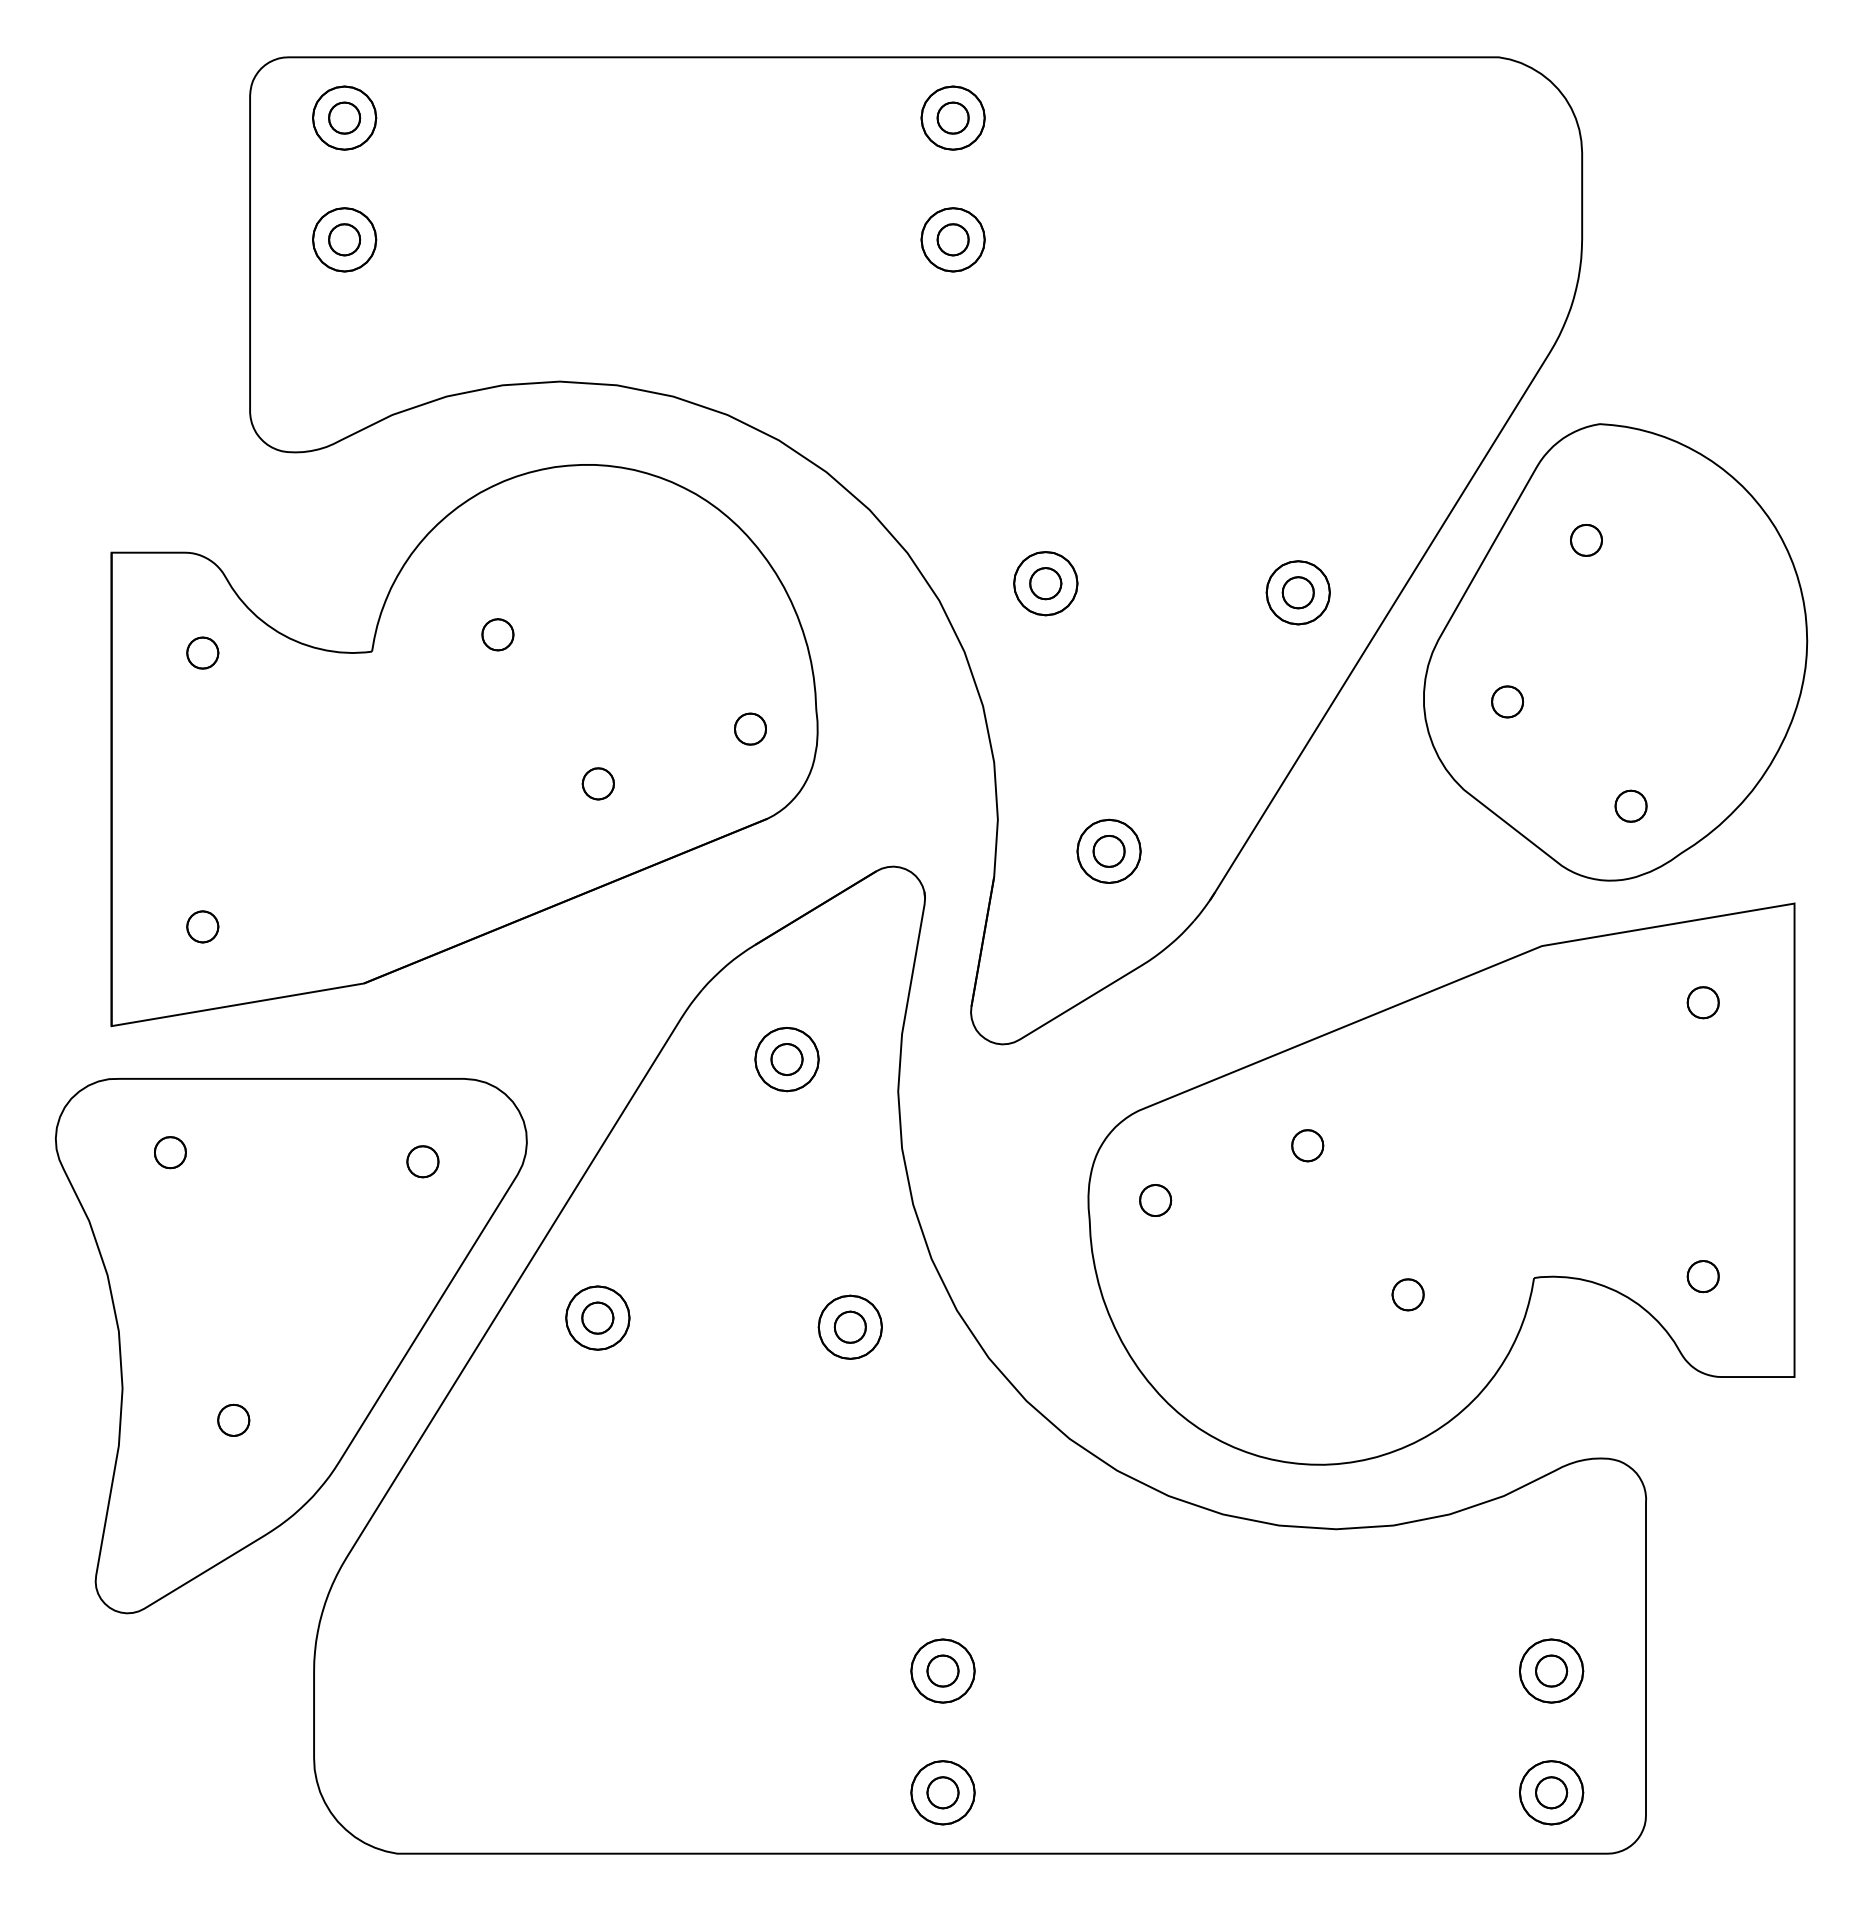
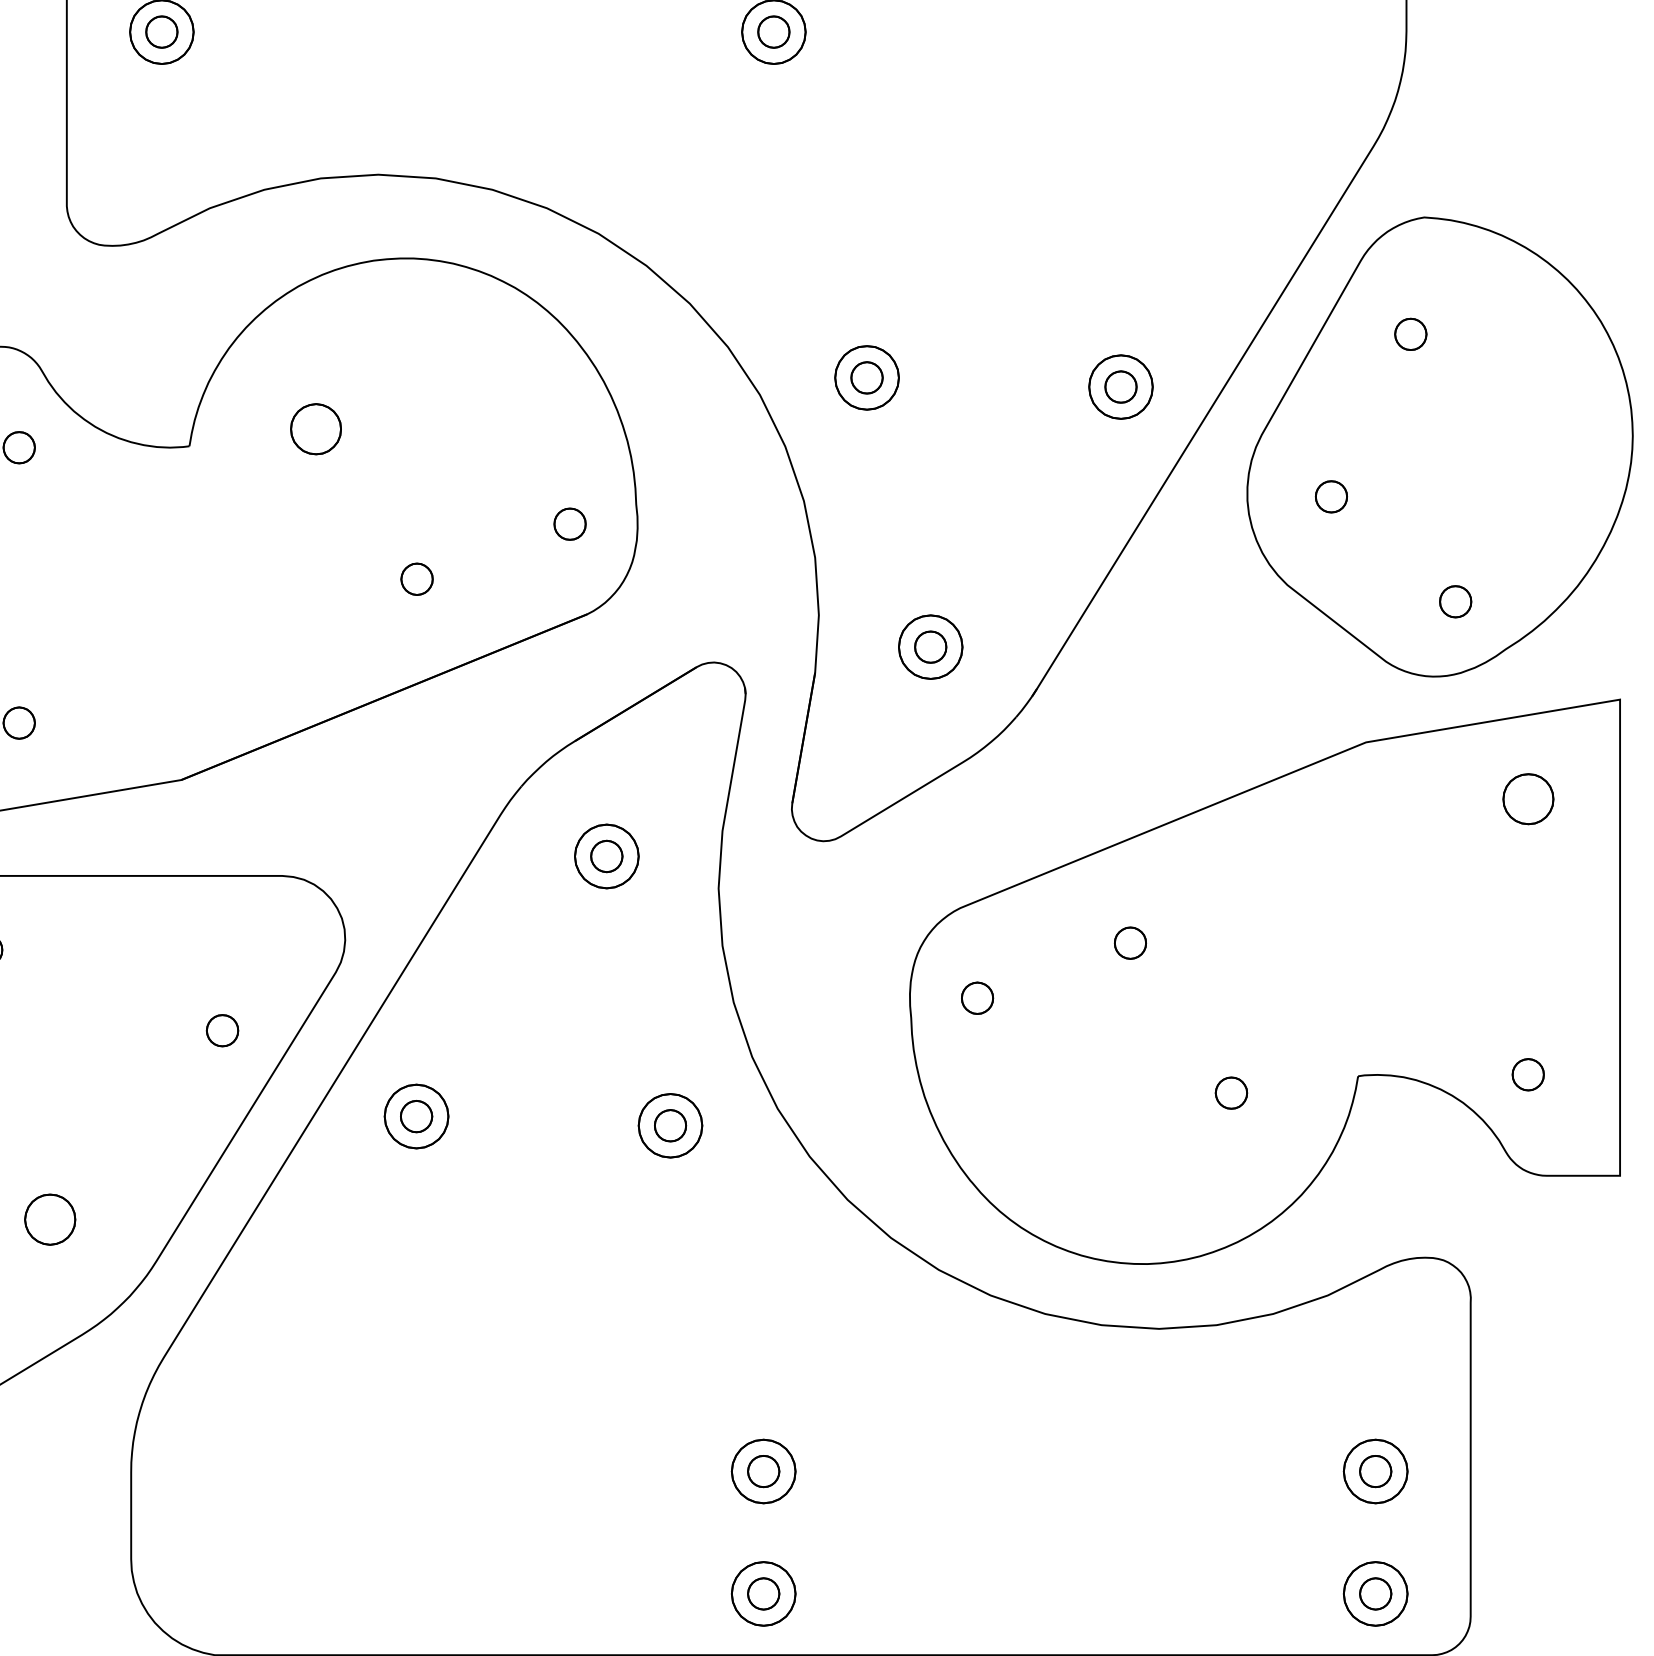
part: (497, 634) -> (315, 429), size x1.6
part: (1702, 1002) -> (1527, 799), size x1.6
part: (422, 1161) -> (222, 1030), moved
part: (233, 1419) -> (50, 1218), size x1.6

